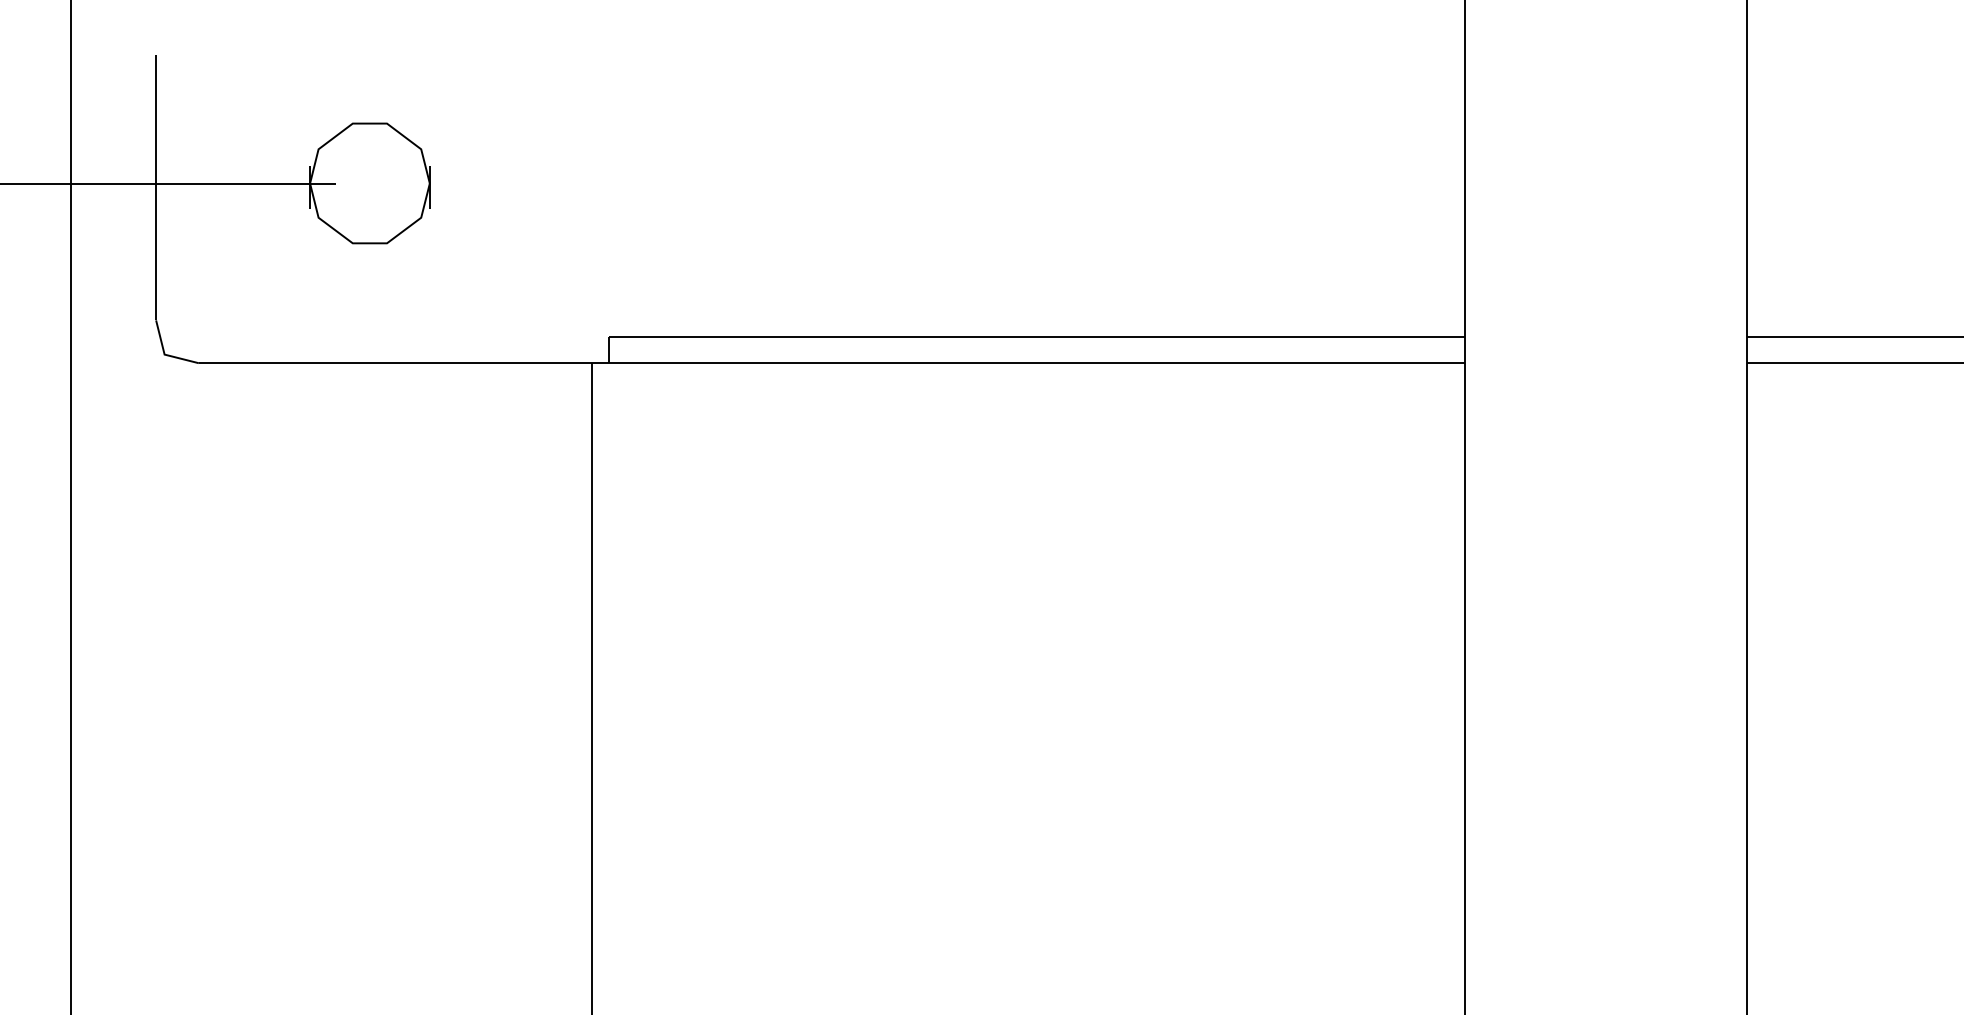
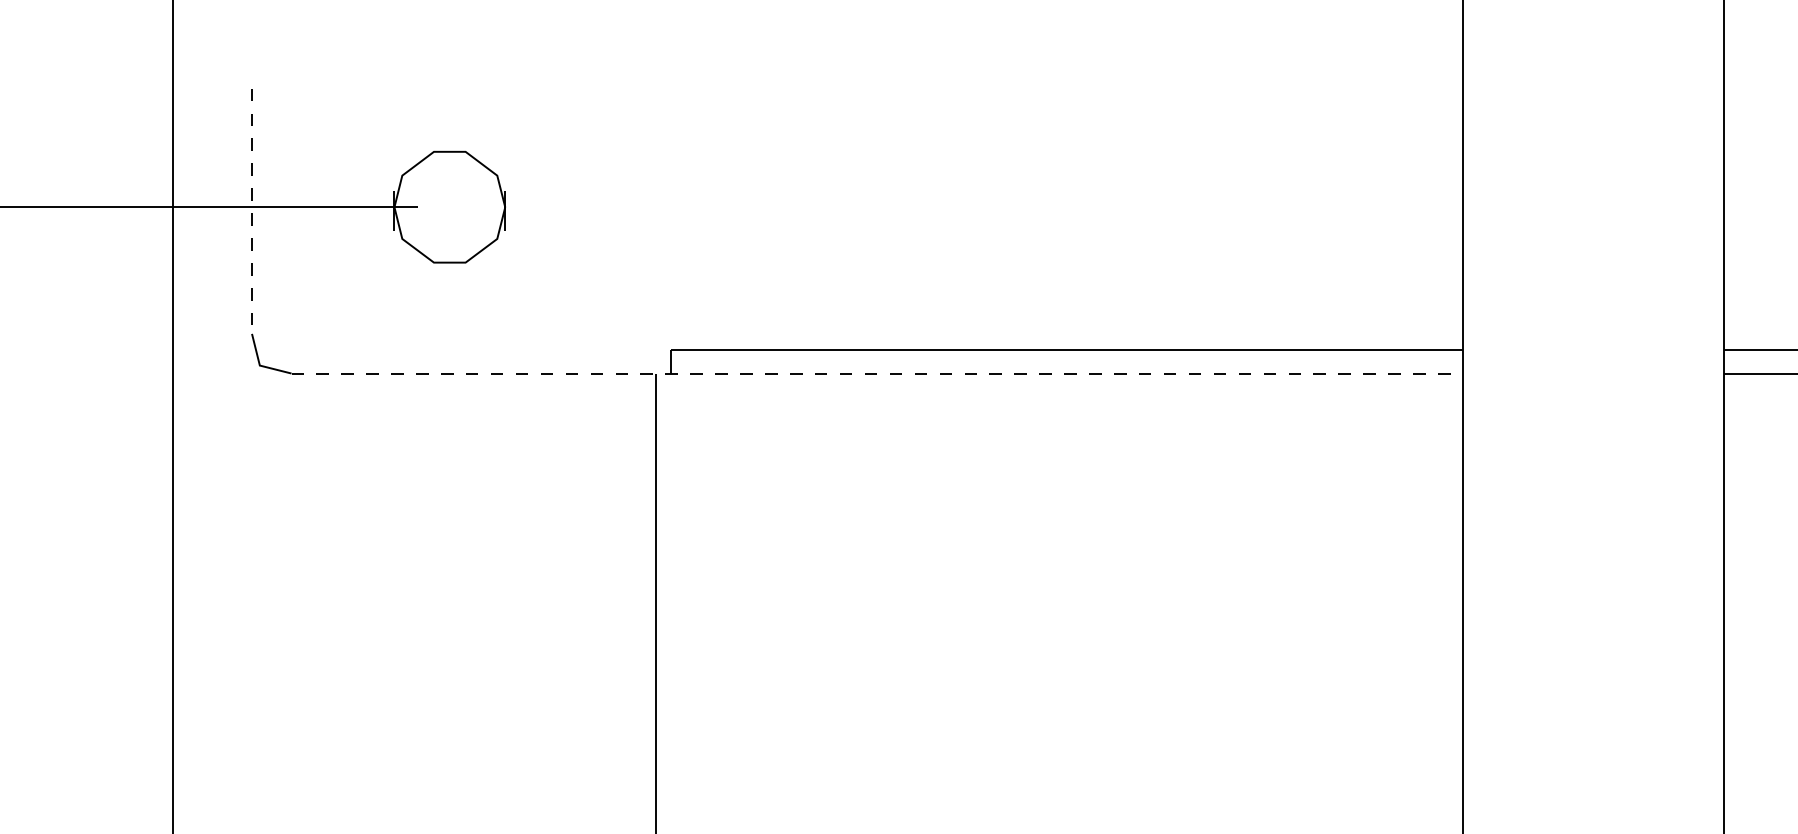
line: (156, 187) -> (252, 210), solid -> dashed
line: (831, 363) -> (876, 373), solid -> dashed

